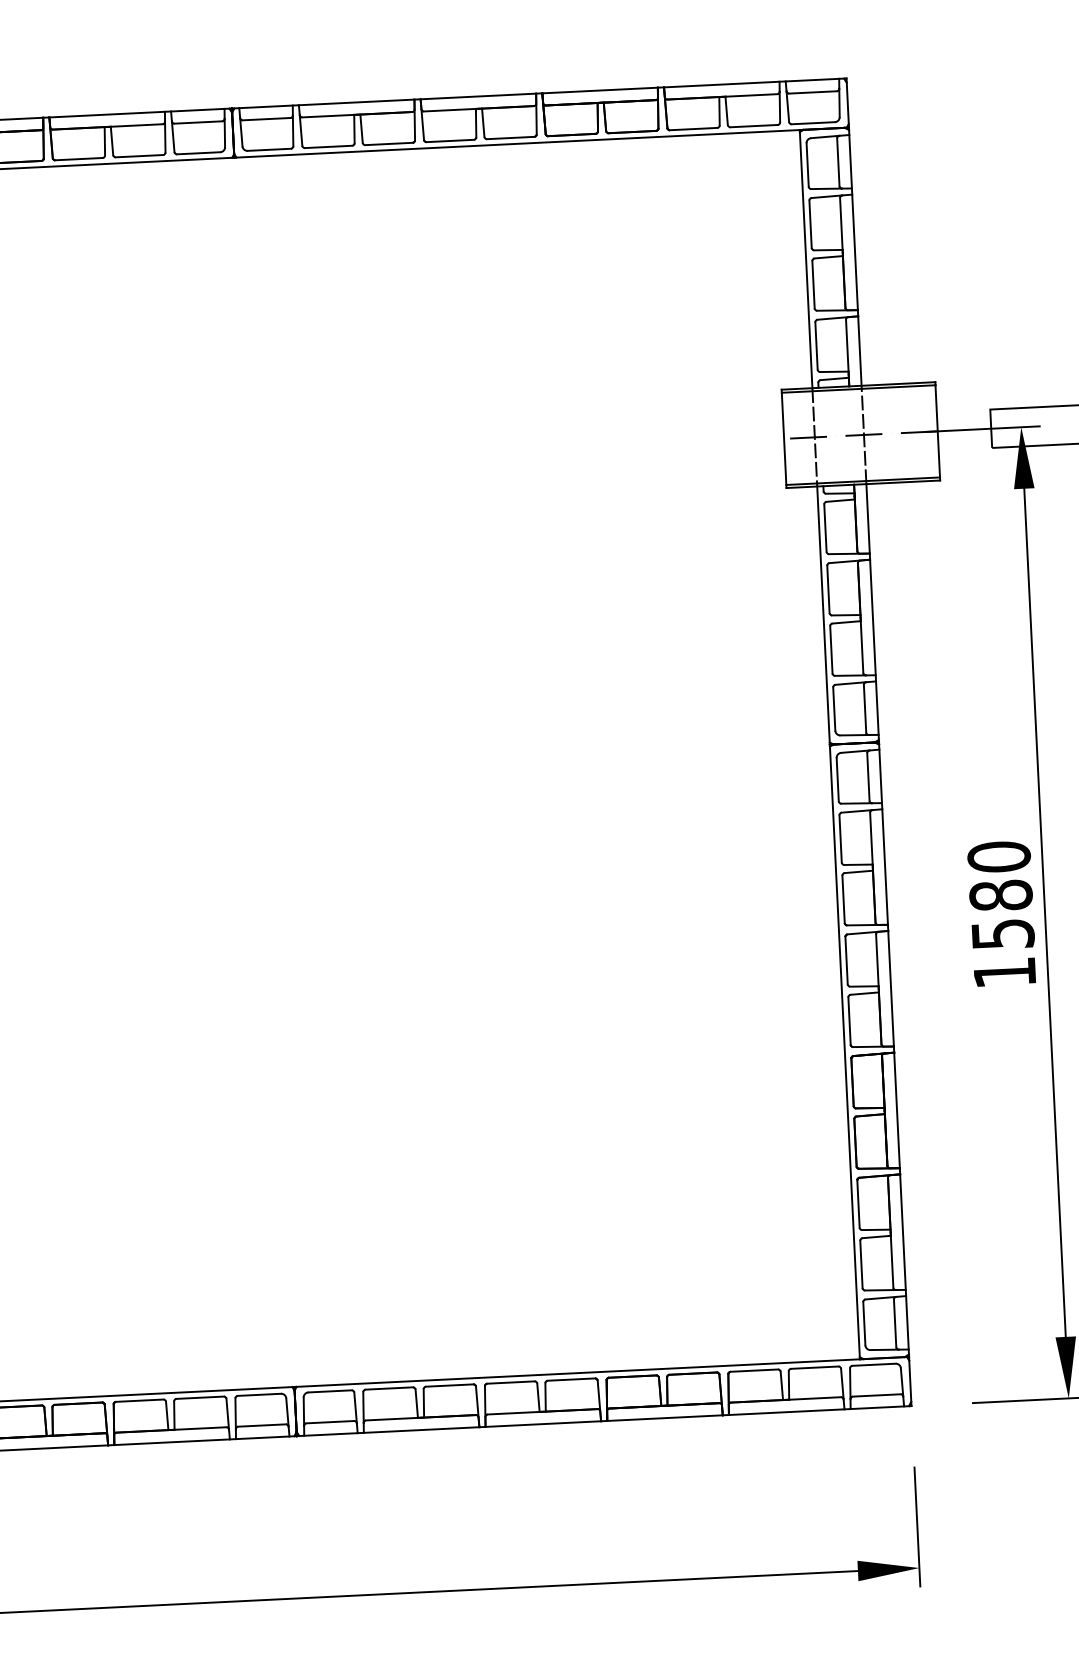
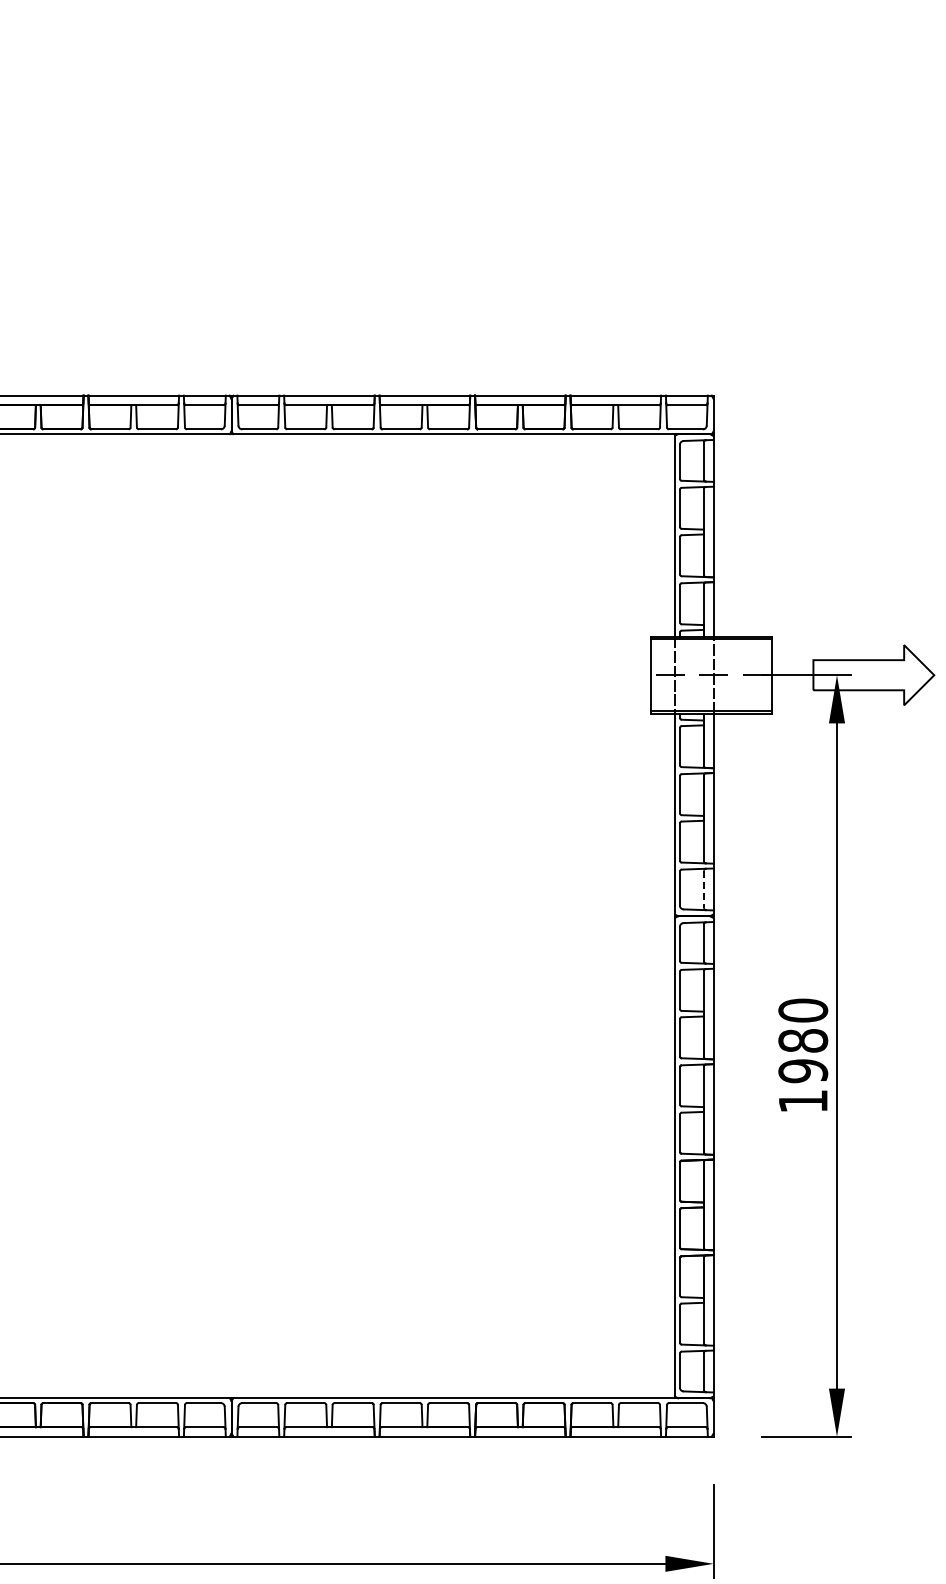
line: (865, 708) -> (704, 889), solid -> dashed
text: (1003, 934) -> (803, 1071), 1580 -> 1980

